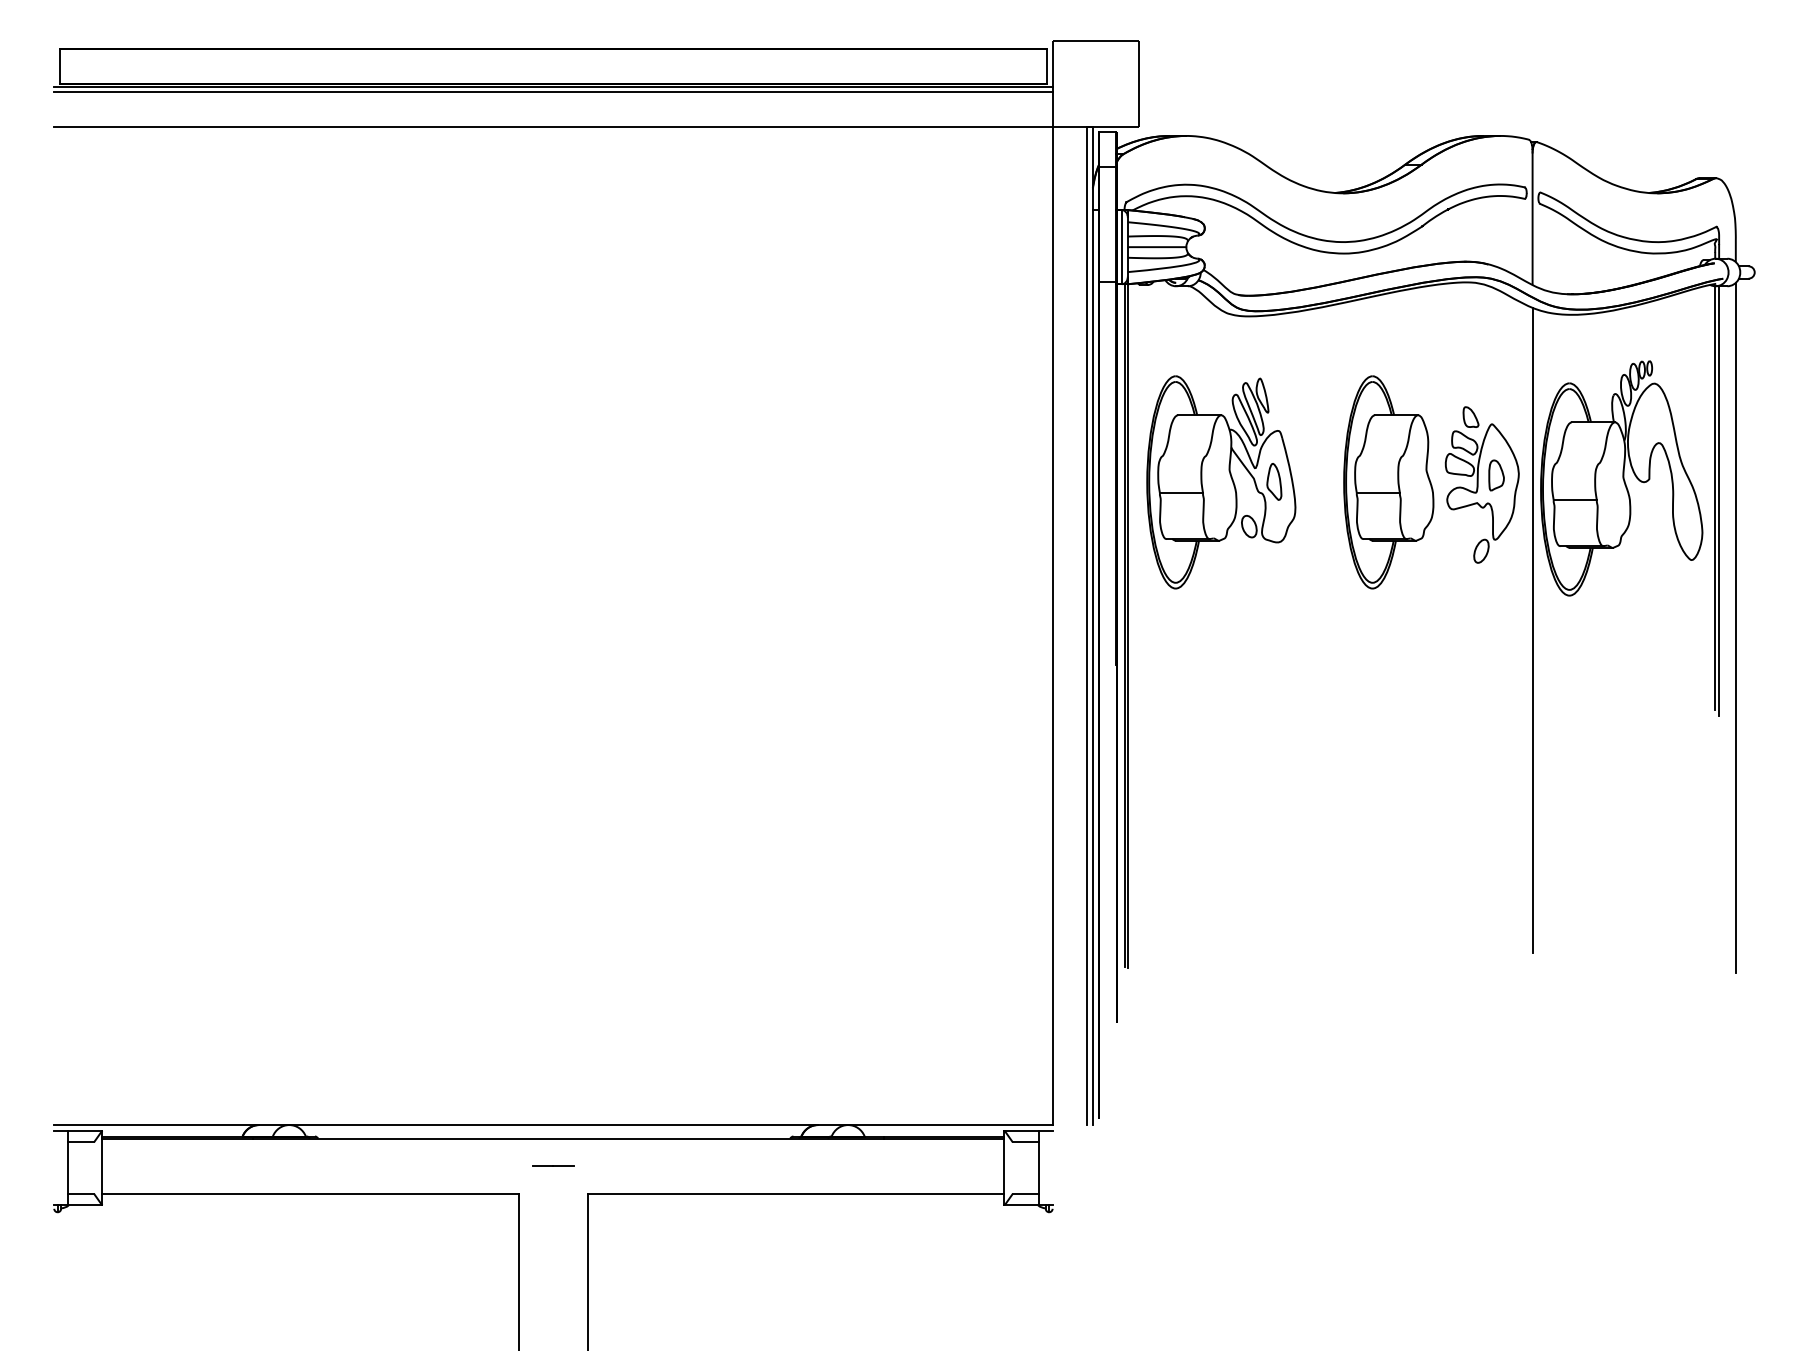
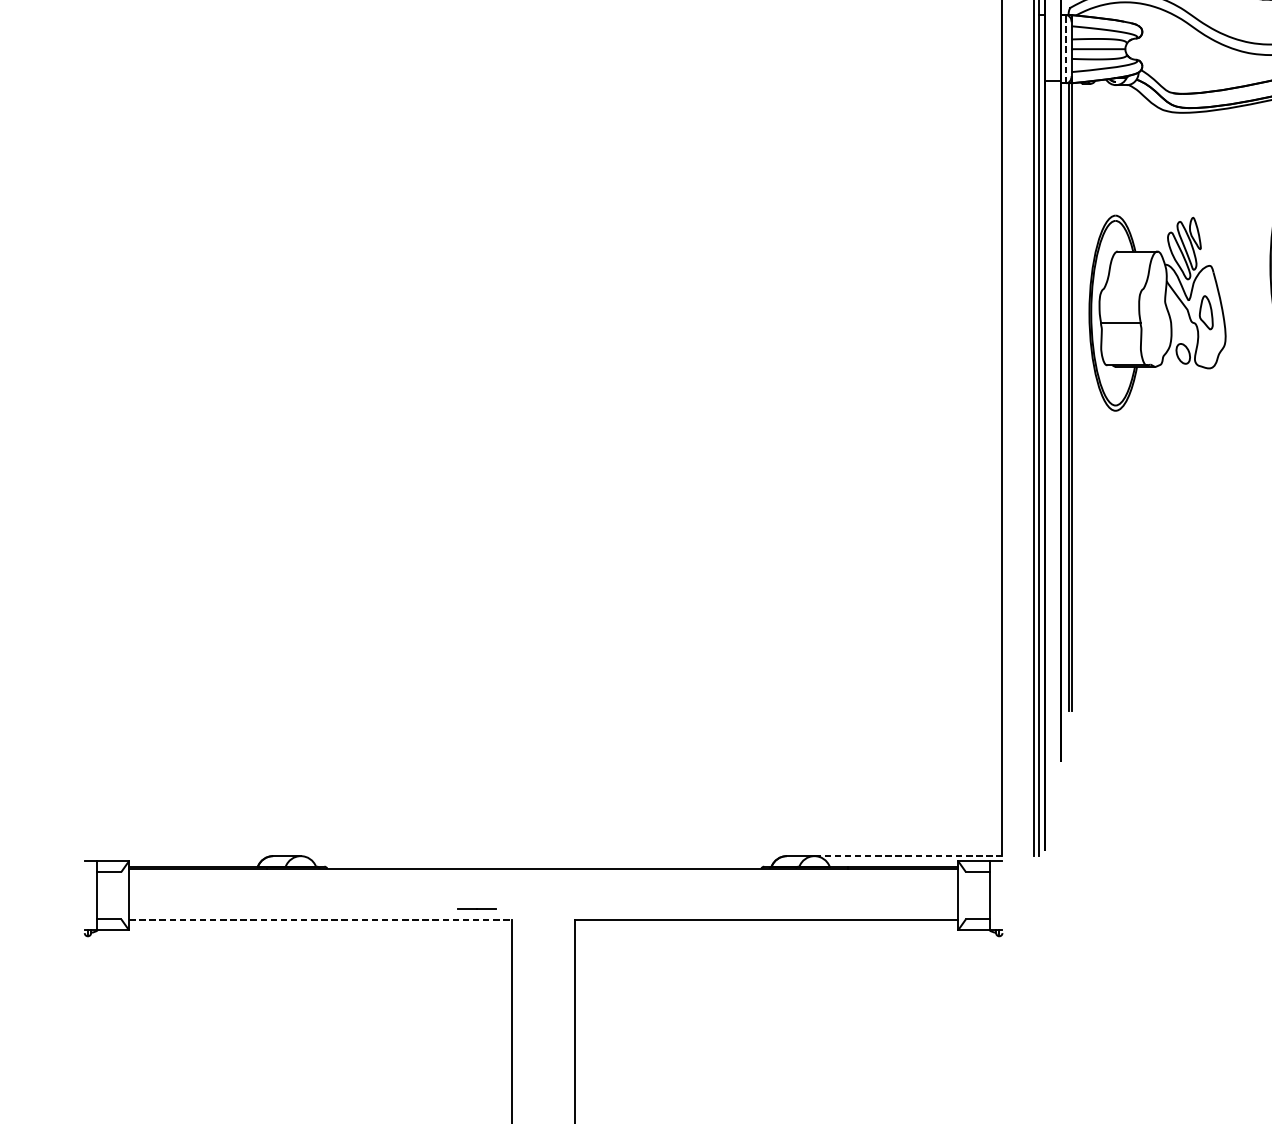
line: (1122, 247) -> (1066, 49), solid -> dashed
part: (1221, 482) -> (1157, 313), moved
line: (156, 1125) -> (178, 856), removed
line: (553, 1125) -> (543, 856), removed
line: (950, 1125) -> (908, 856), solid -> dashed
line: (553, 1165) -> (477, 908), moved
line: (311, 1194) -> (321, 919), solid -> dashed

